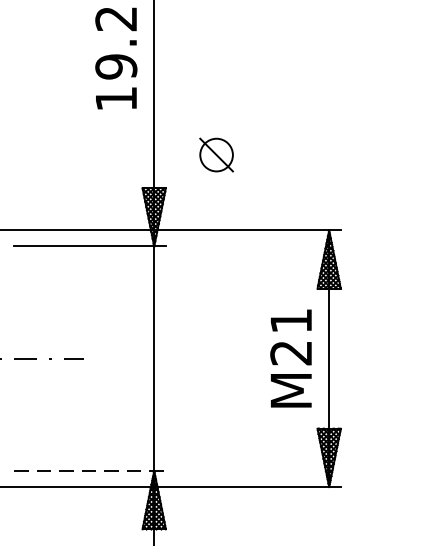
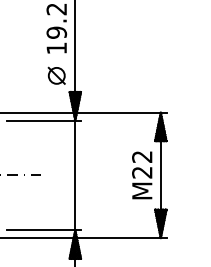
part: (216, 154) -> (56, 75), moved
text: (291, 320) -> (142, 156), M21 -> M22
line: (91, 471) -> (44, 230), dashed -> solid

